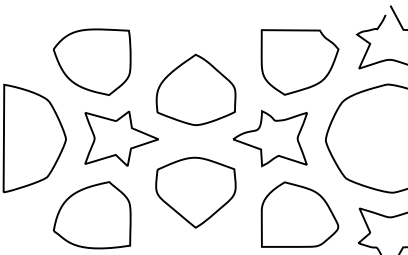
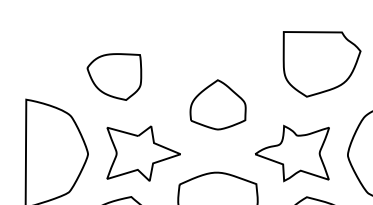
part: (92, 61) -> (114, 76), size x0.7
part: (299, 62) -> (321, 64), moved
part: (195, 89) -> (217, 104), size x0.7

